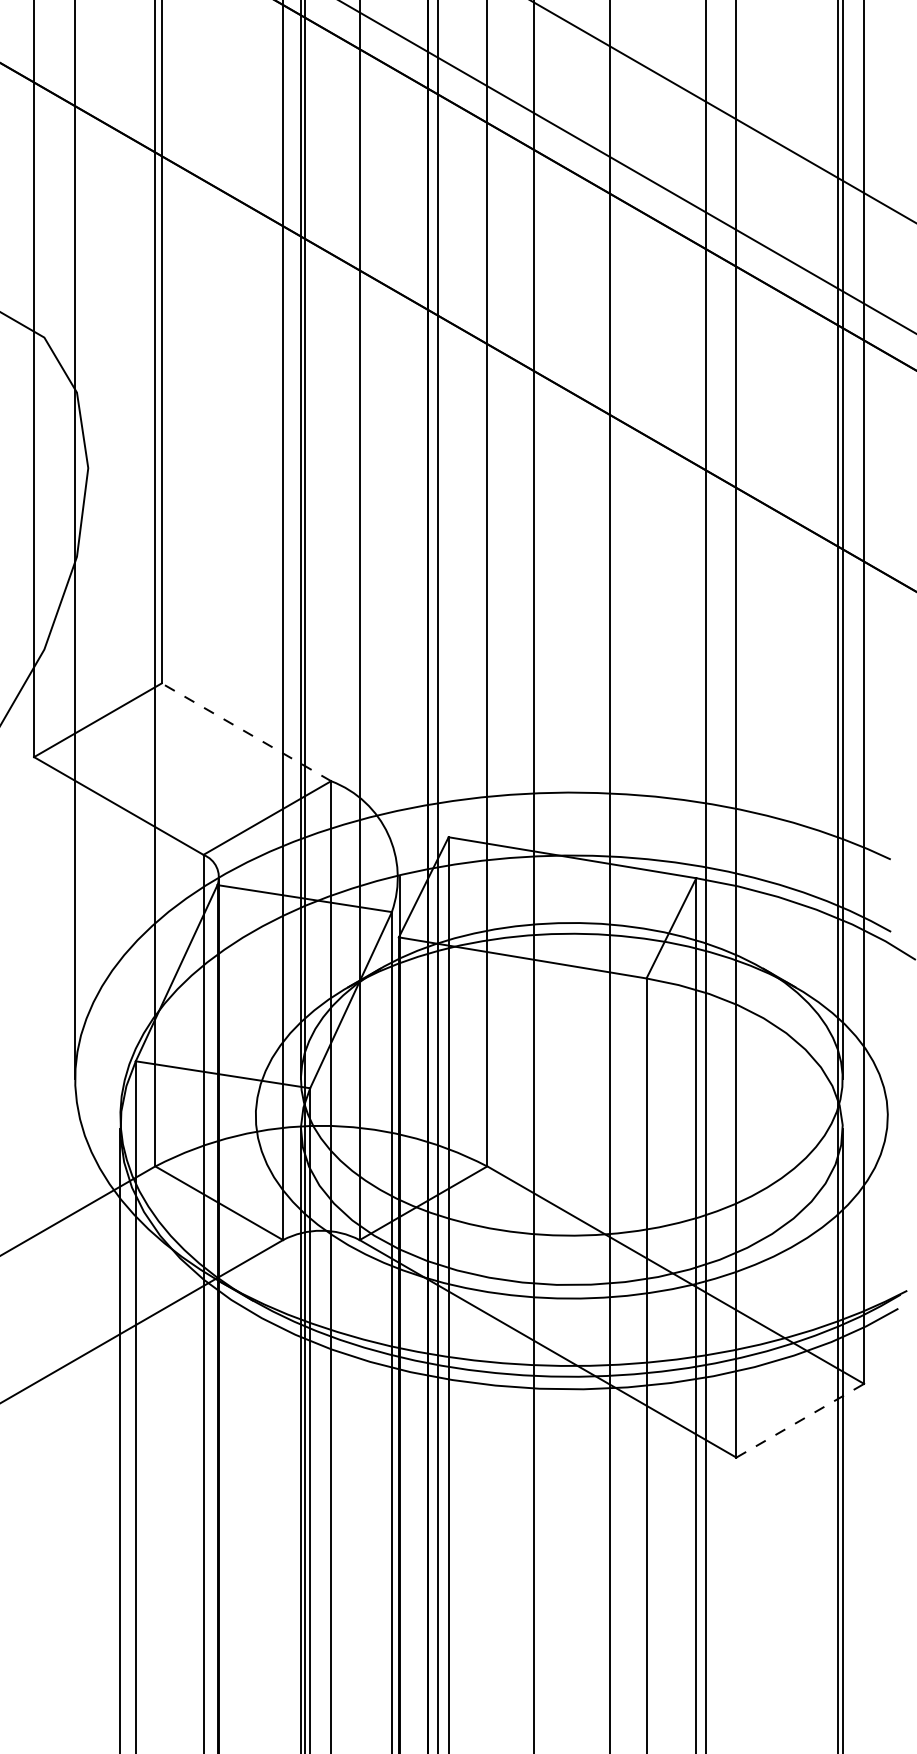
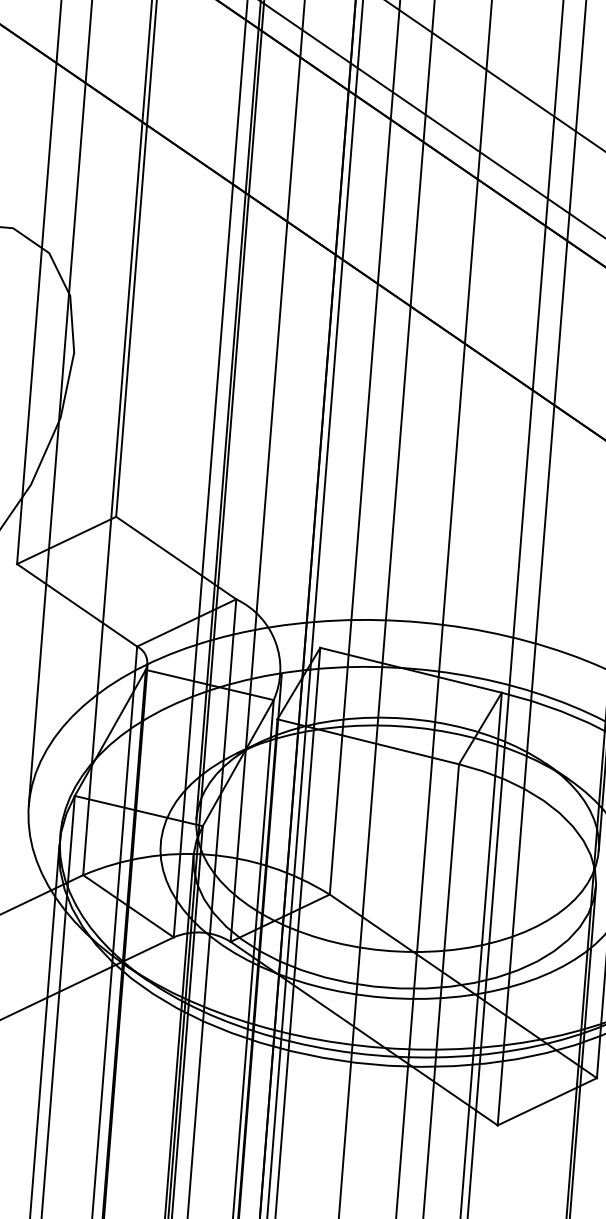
line: (246, 732) -> (176, 558), dashed -> solid
line: (800, 1420) -> (547, 1101), dashed -> solid

